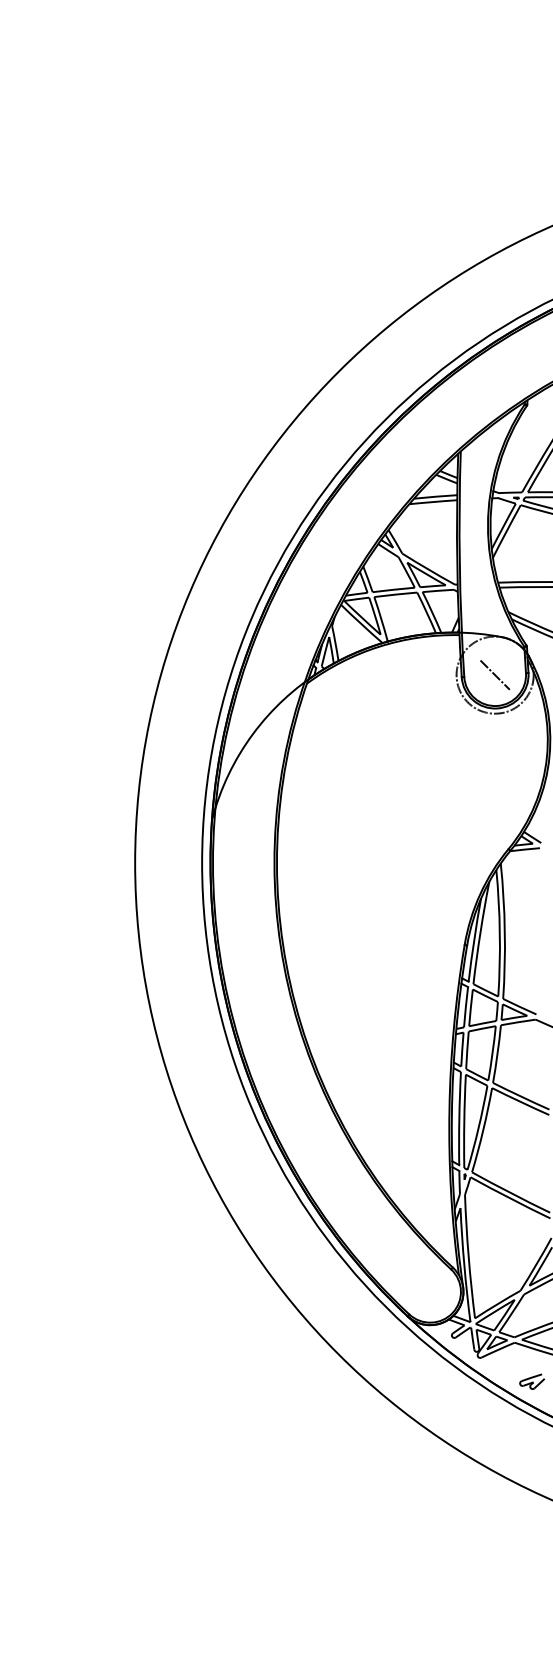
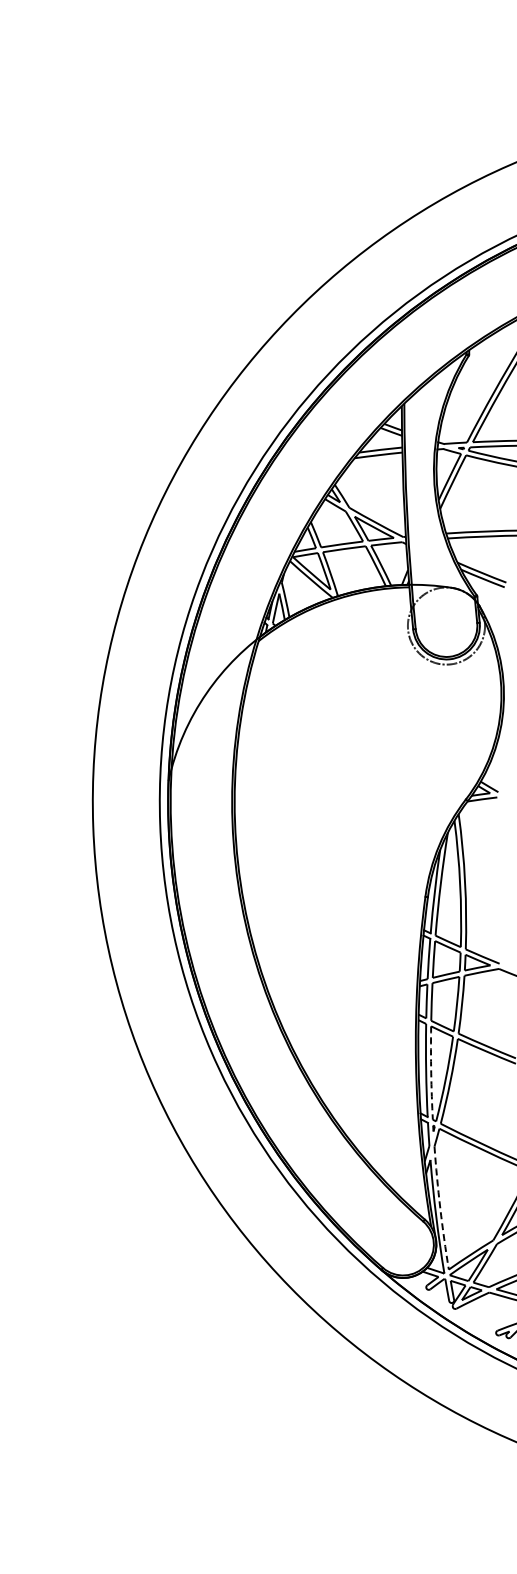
line: (494, 674) -> (445, 625), removed
arc: (464, 1121) -> (431, 1073), solid -> dashed
arc: (468, 1256) -> (440, 1207), solid -> dashed

